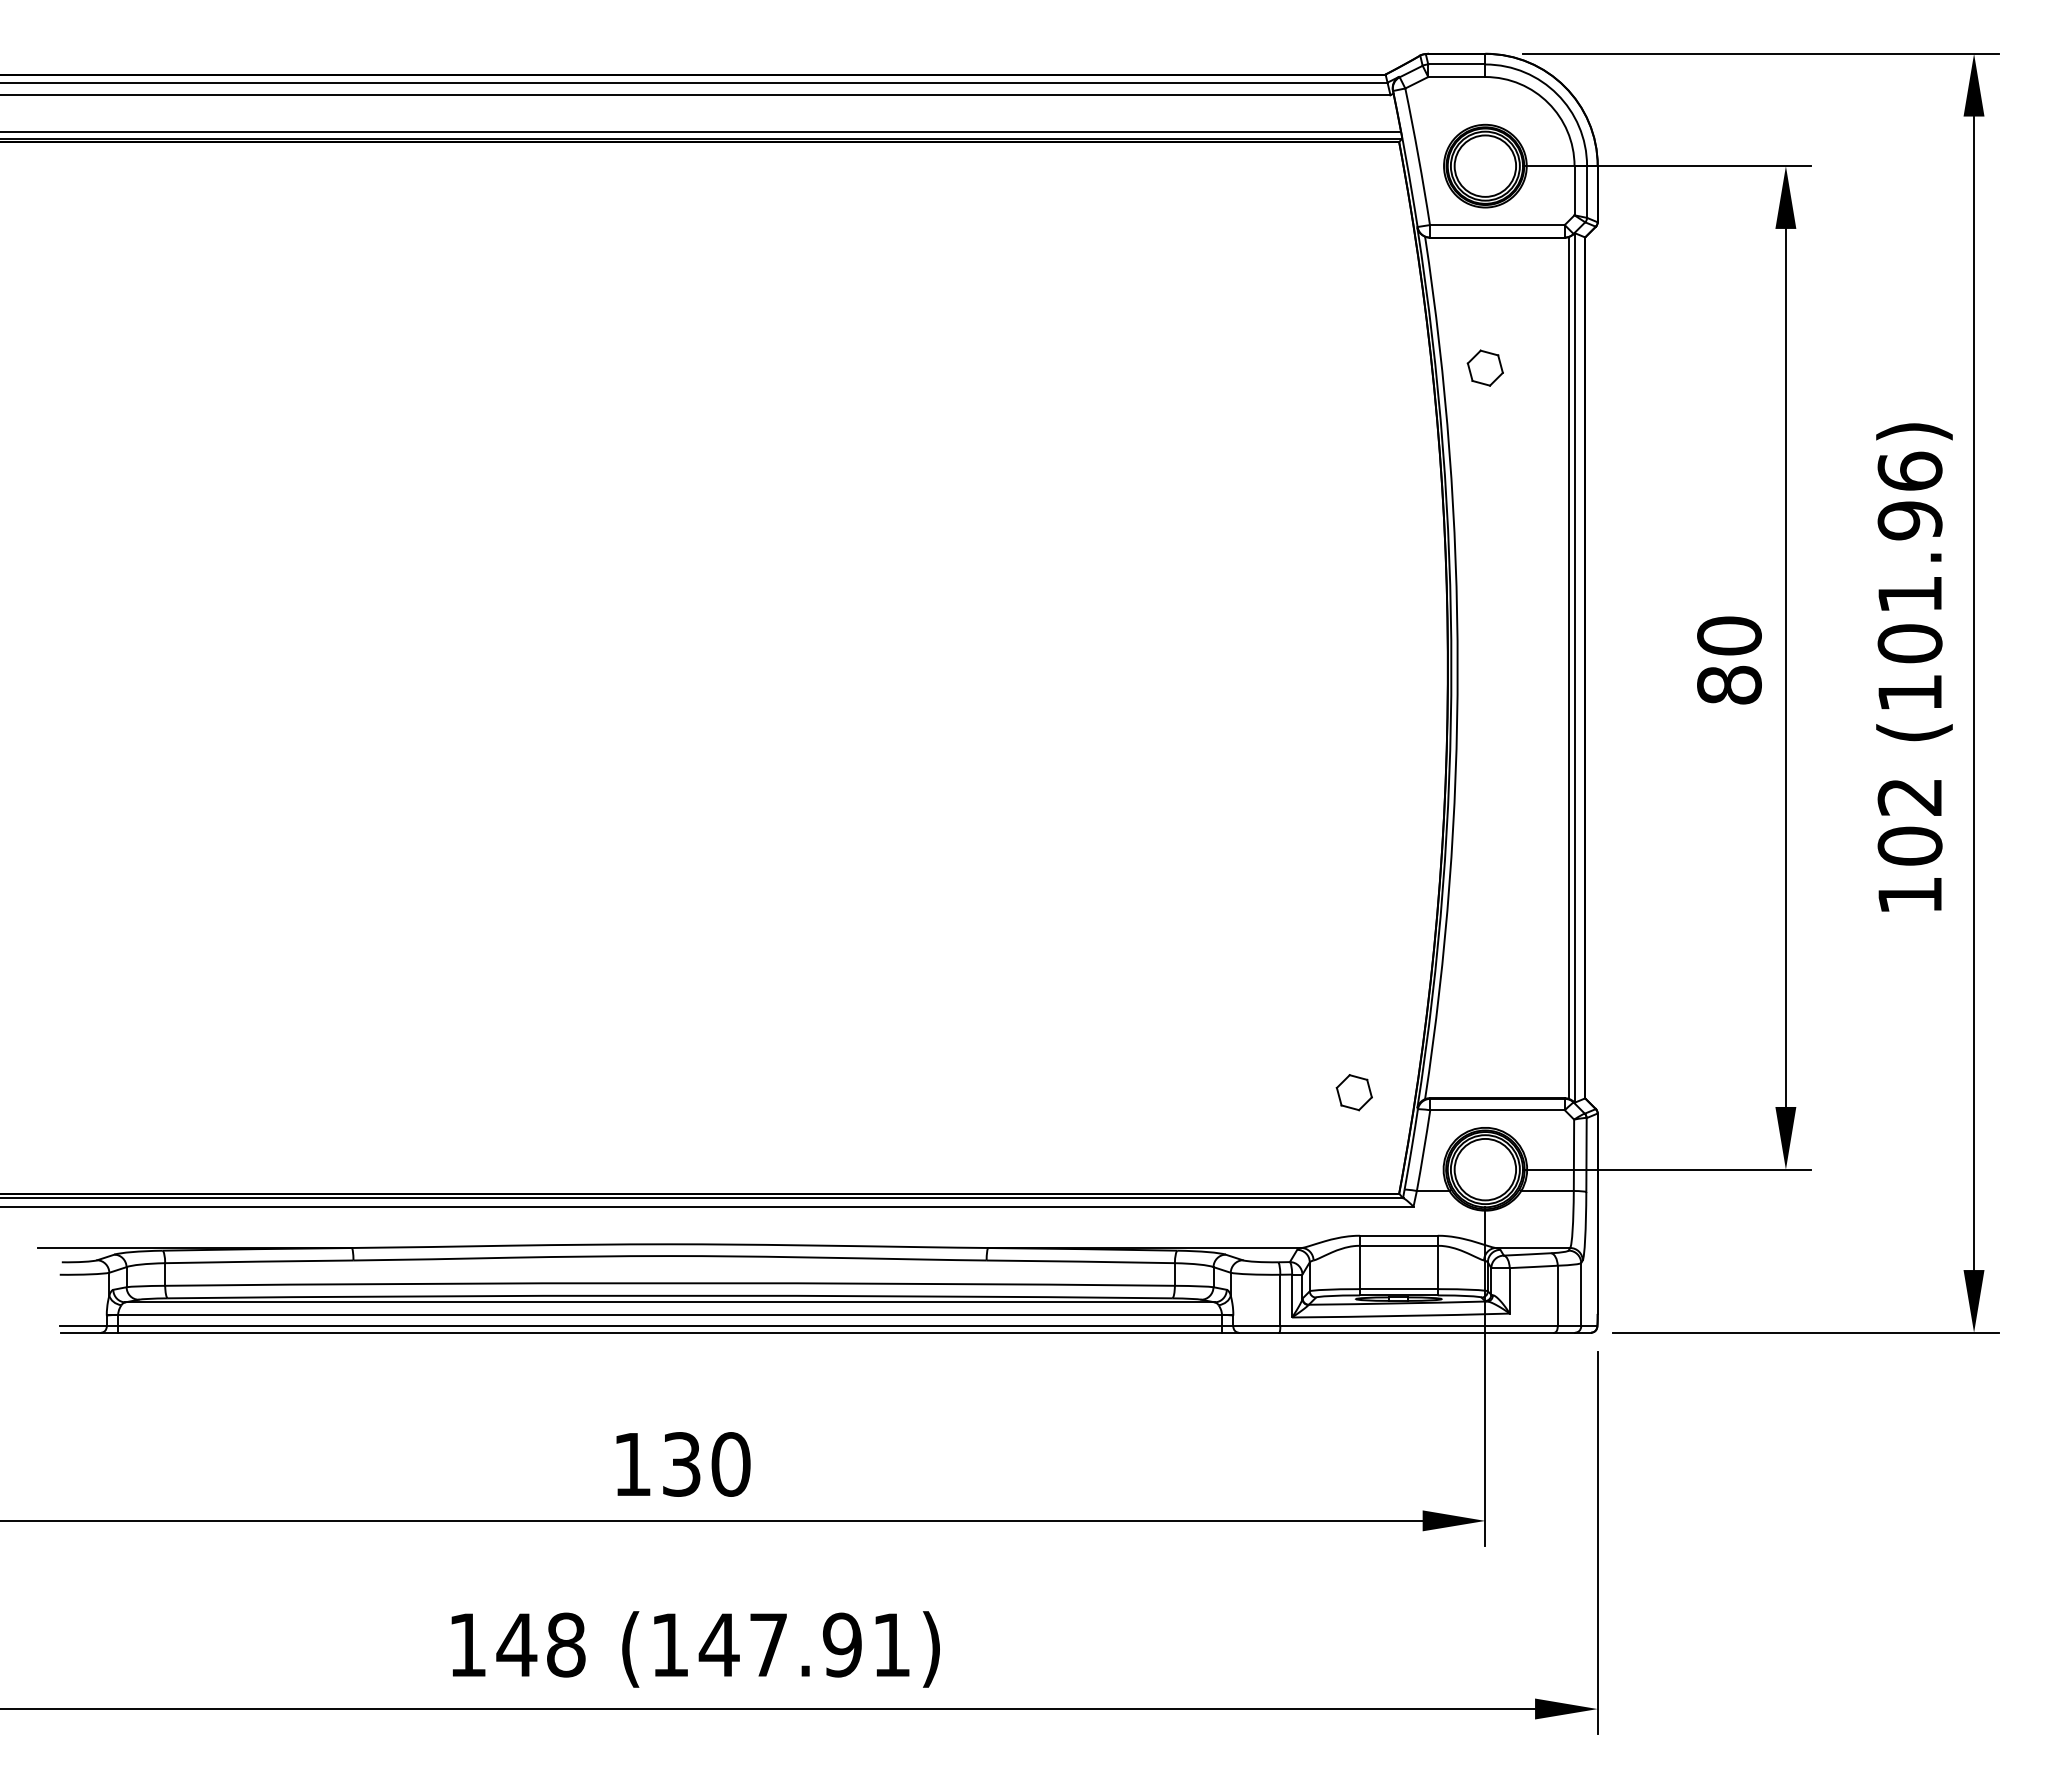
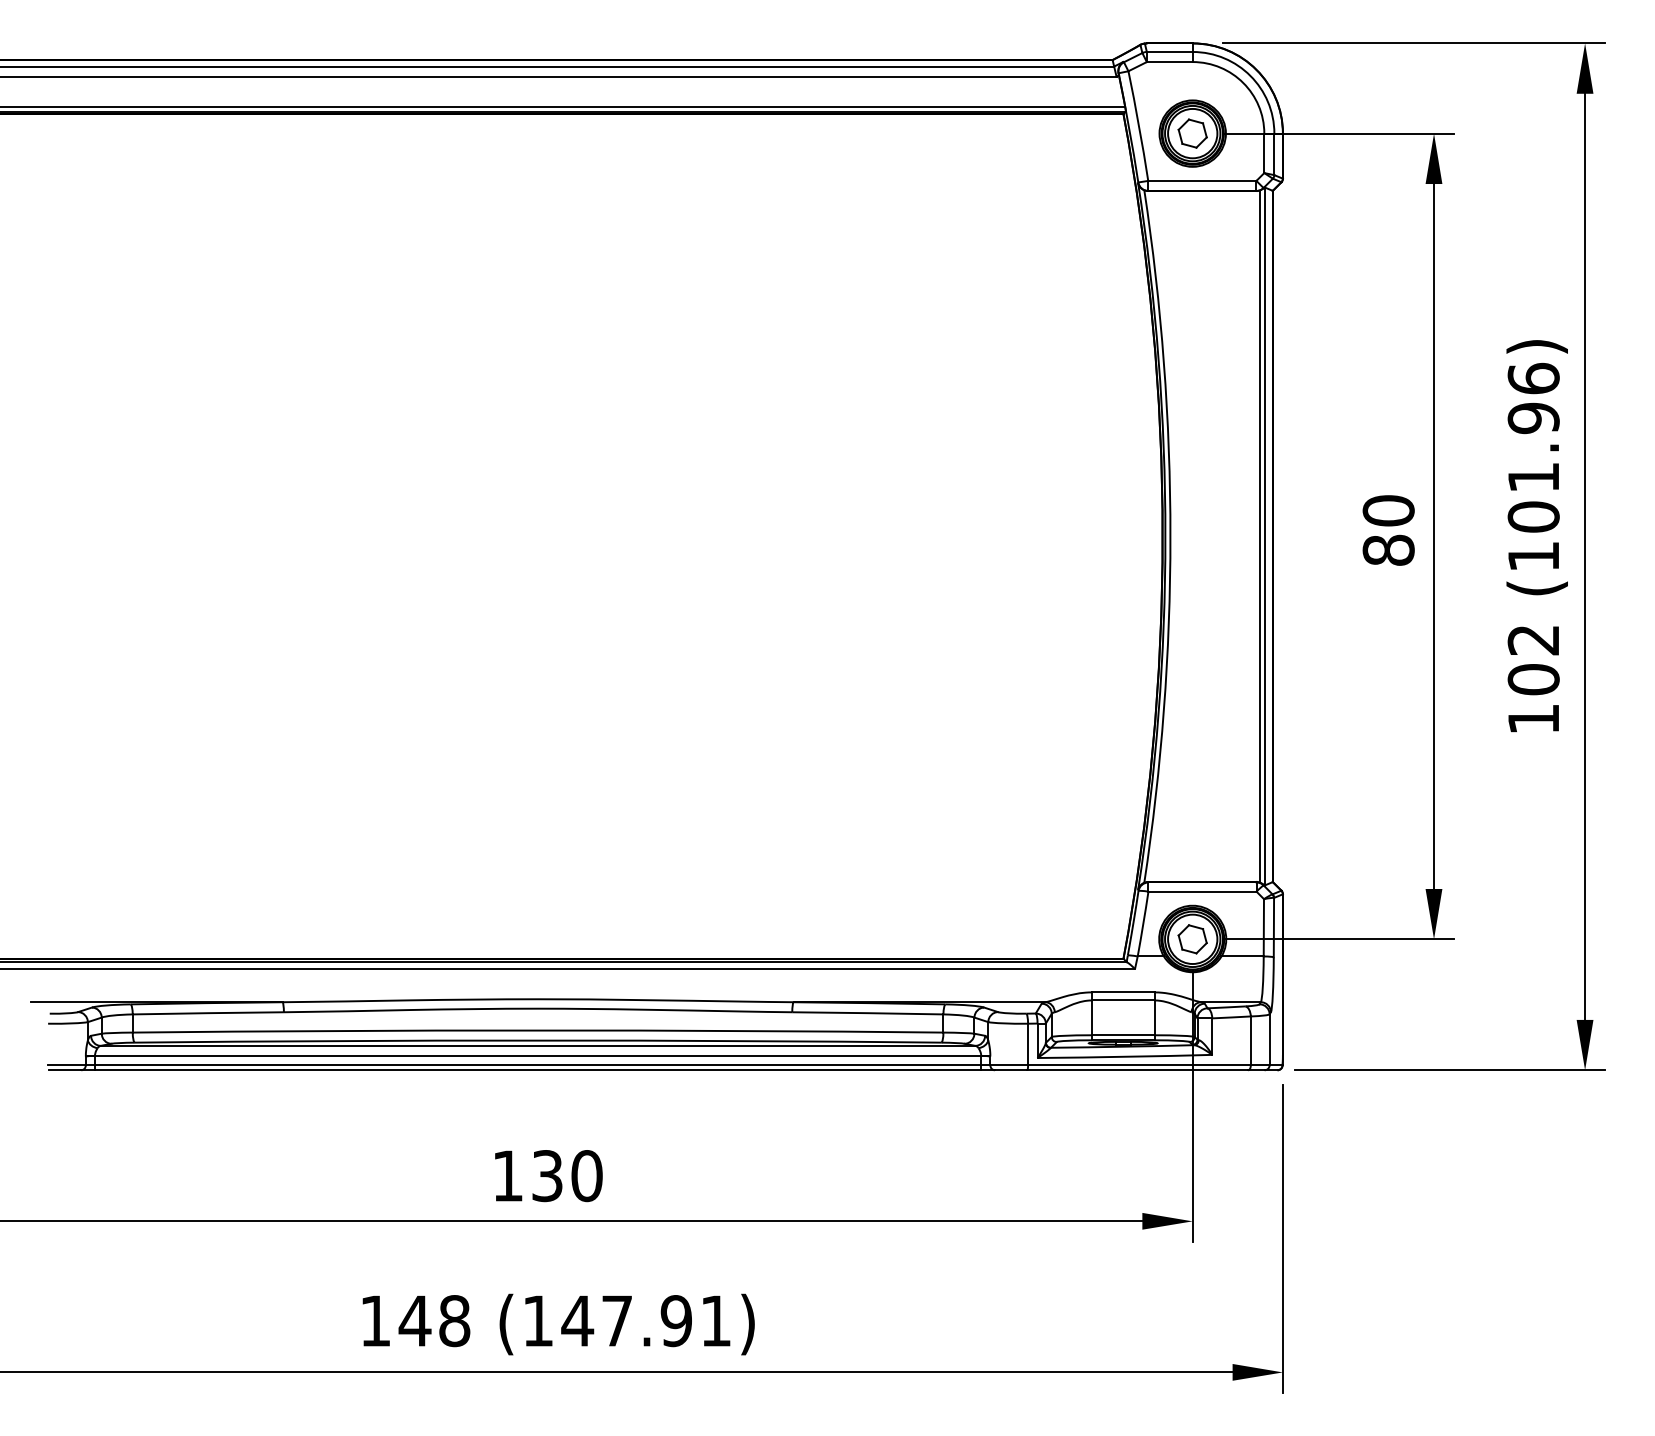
part: (1484, 367) -> (1192, 133), moved
part: (1353, 1092) -> (1192, 939), moved

